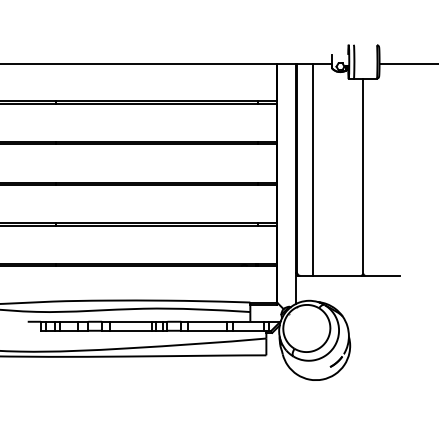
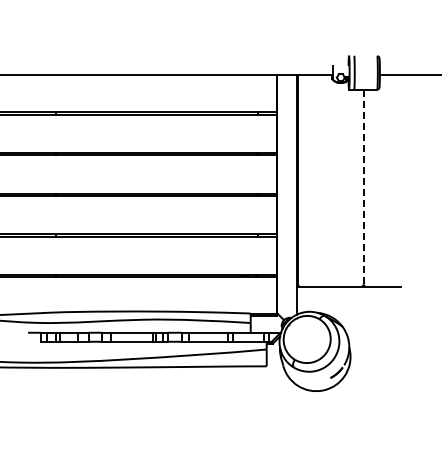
line: (312, 169) -> (312, 180), removed
line: (363, 176) -> (363, 187), solid -> dashed

